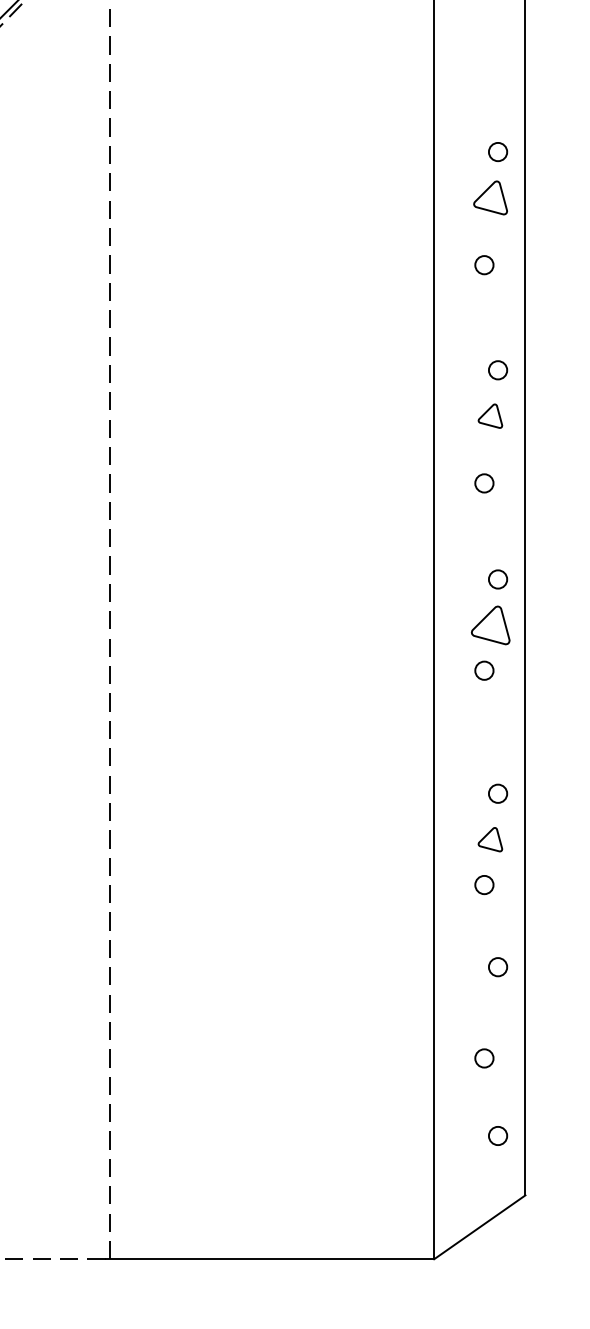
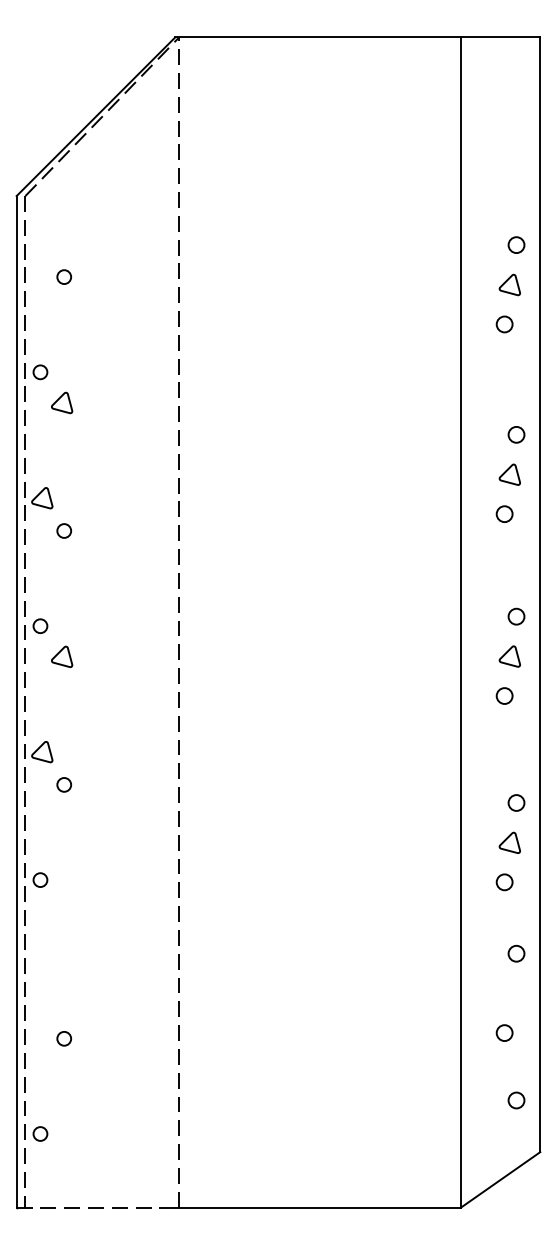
part: (489, 197) -> (509, 284), size x0.71
circle: (484, 265) -> (504, 324), moved
circle: (484, 482) -> (504, 513), moved
part: (489, 625) -> (509, 656), size x0.62

